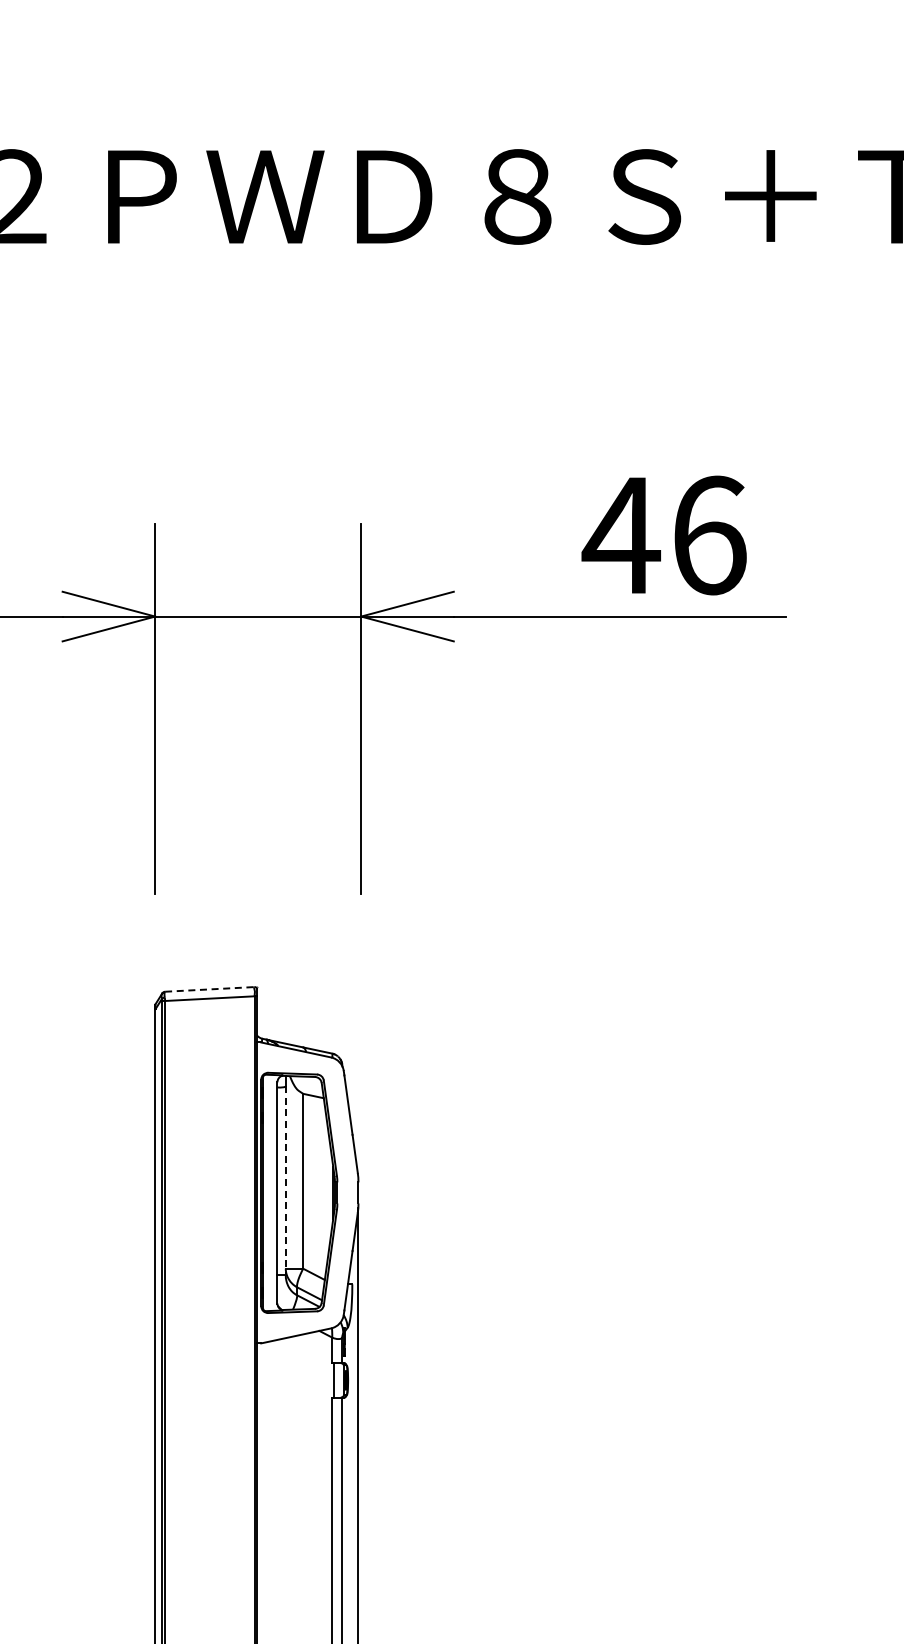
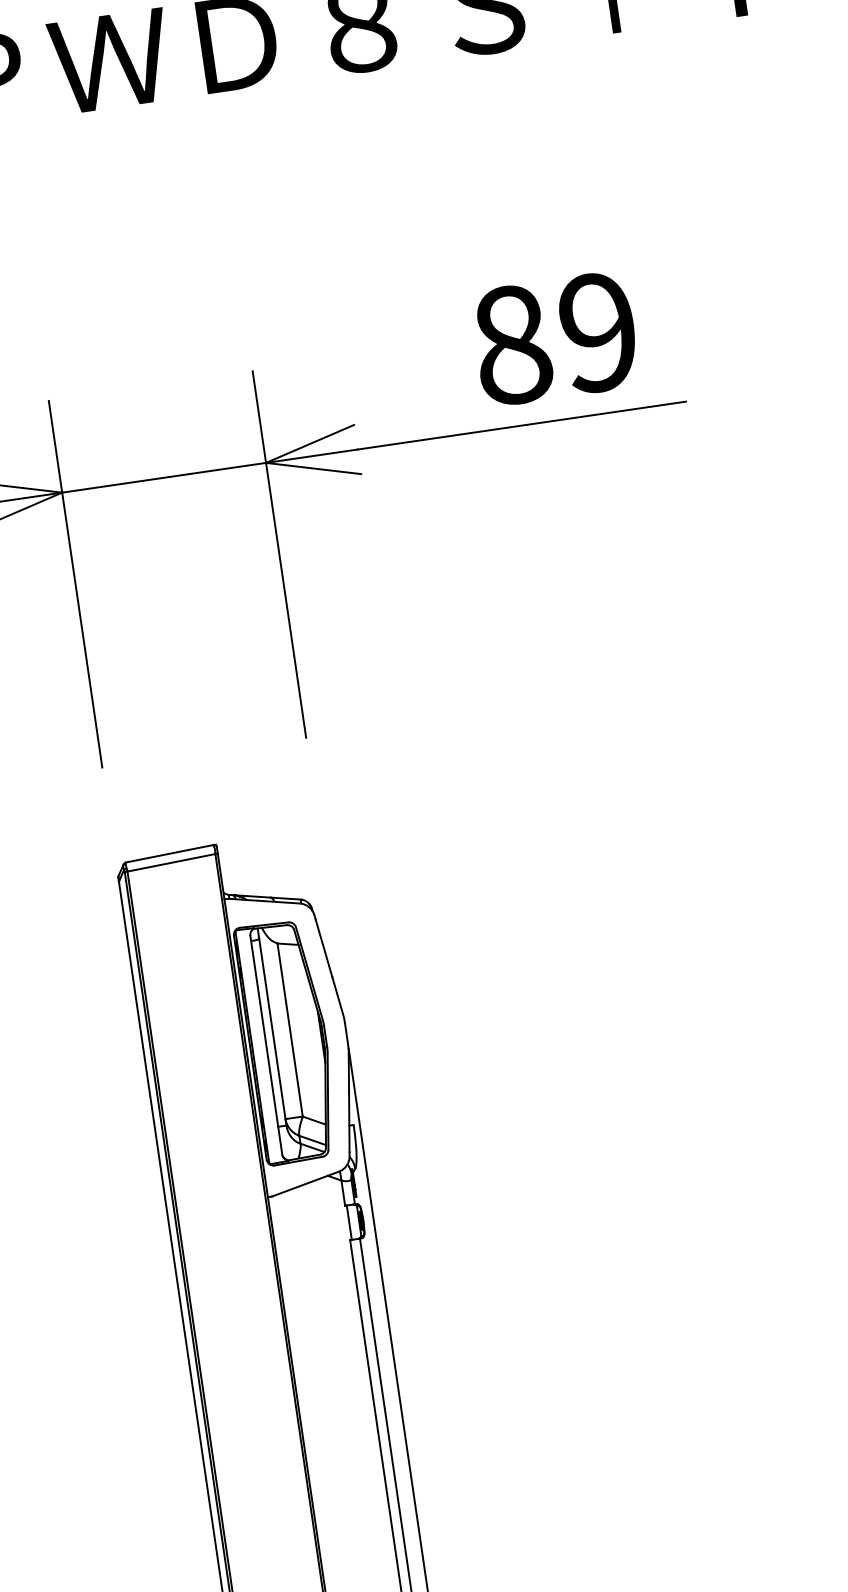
text: (663, 535) -> (553, 339), 46 -> 89
line: (209, 989) -> (169, 853), dashed -> solid
line: (285, 1180) -> (272, 1031), dashed -> solid

